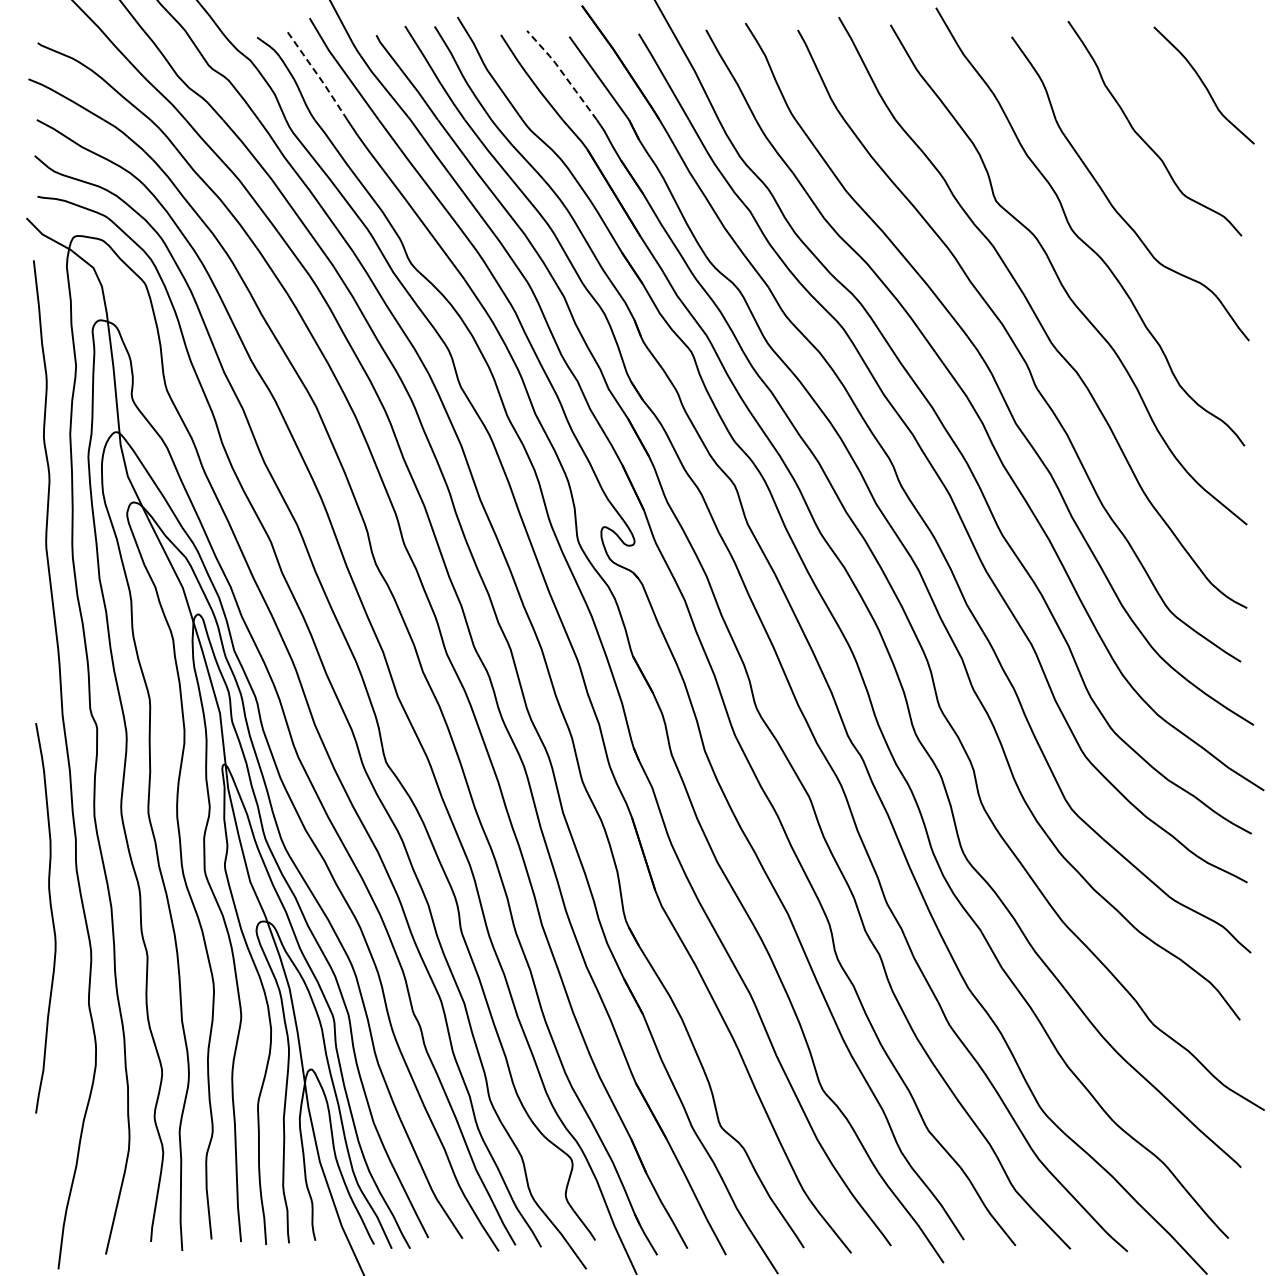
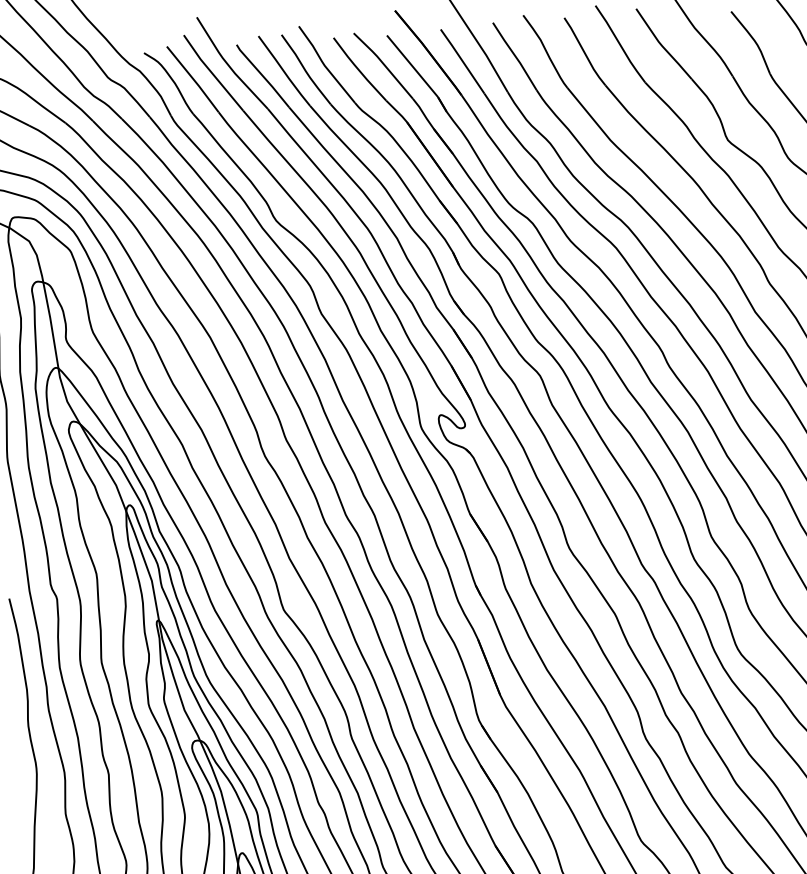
line: (562, 72) -> (383, 63), dashed -> solid
line: (317, 74) -> (193, 78), dashed -> solid

